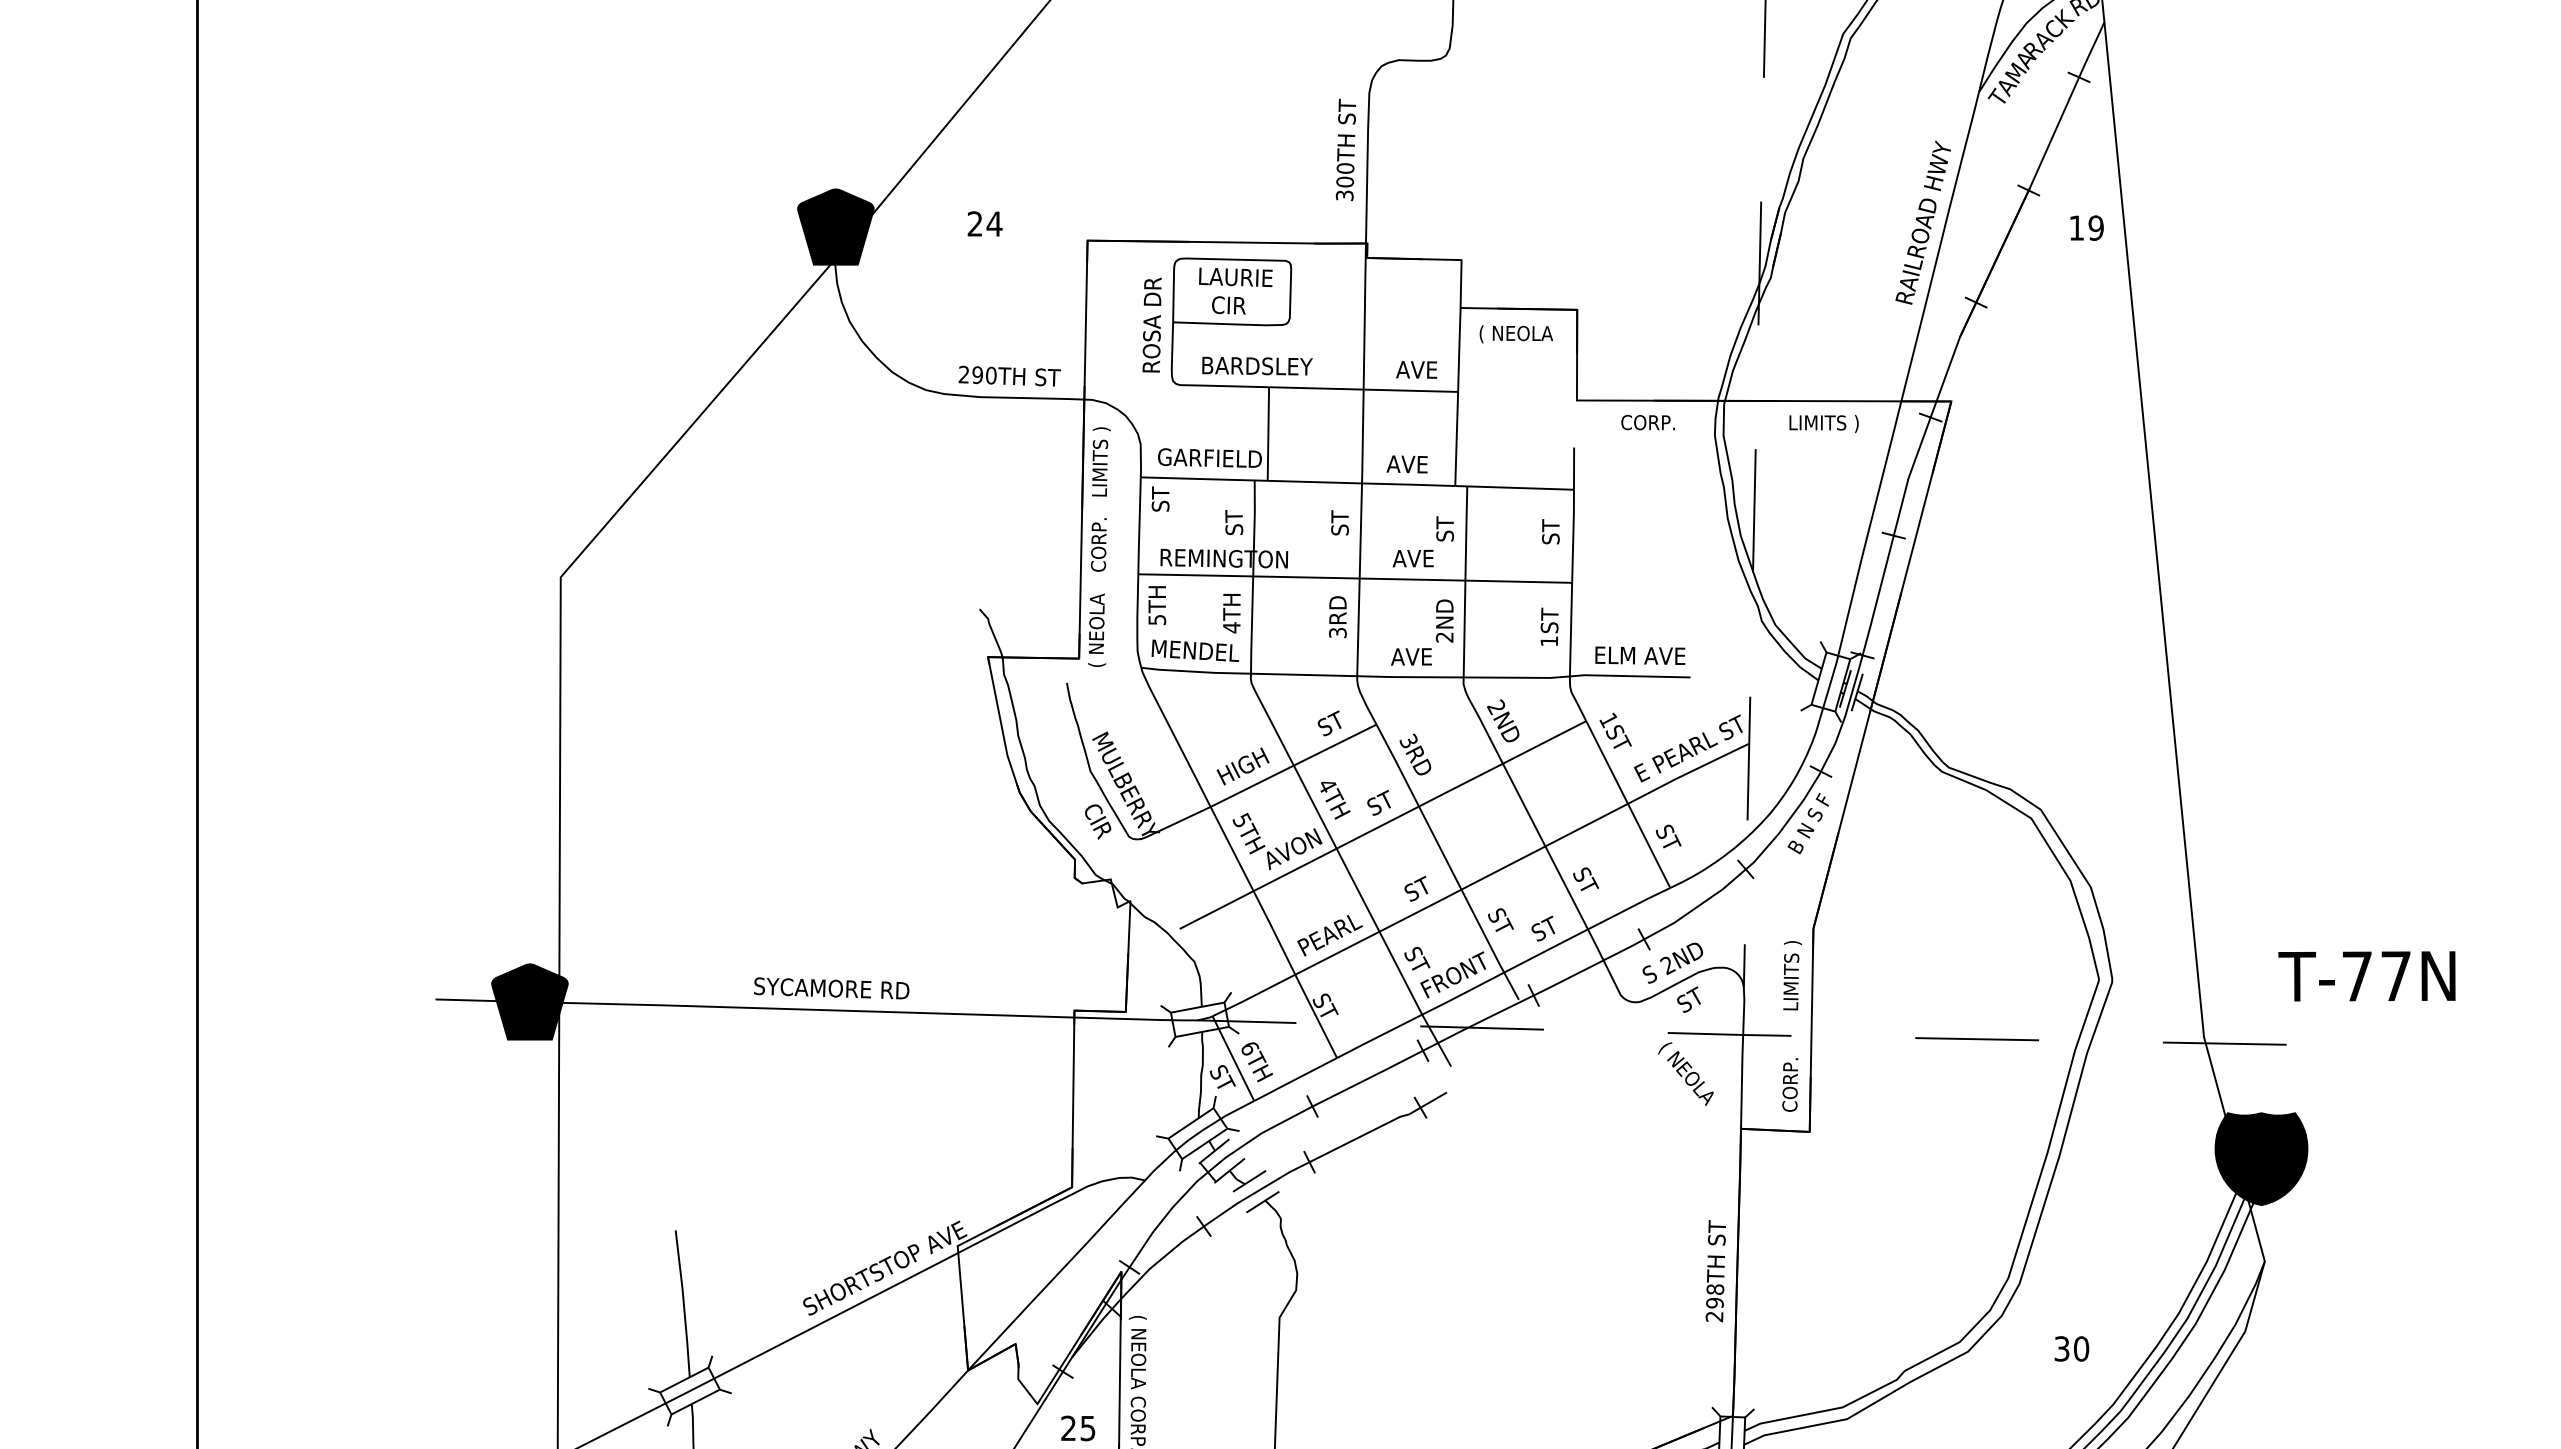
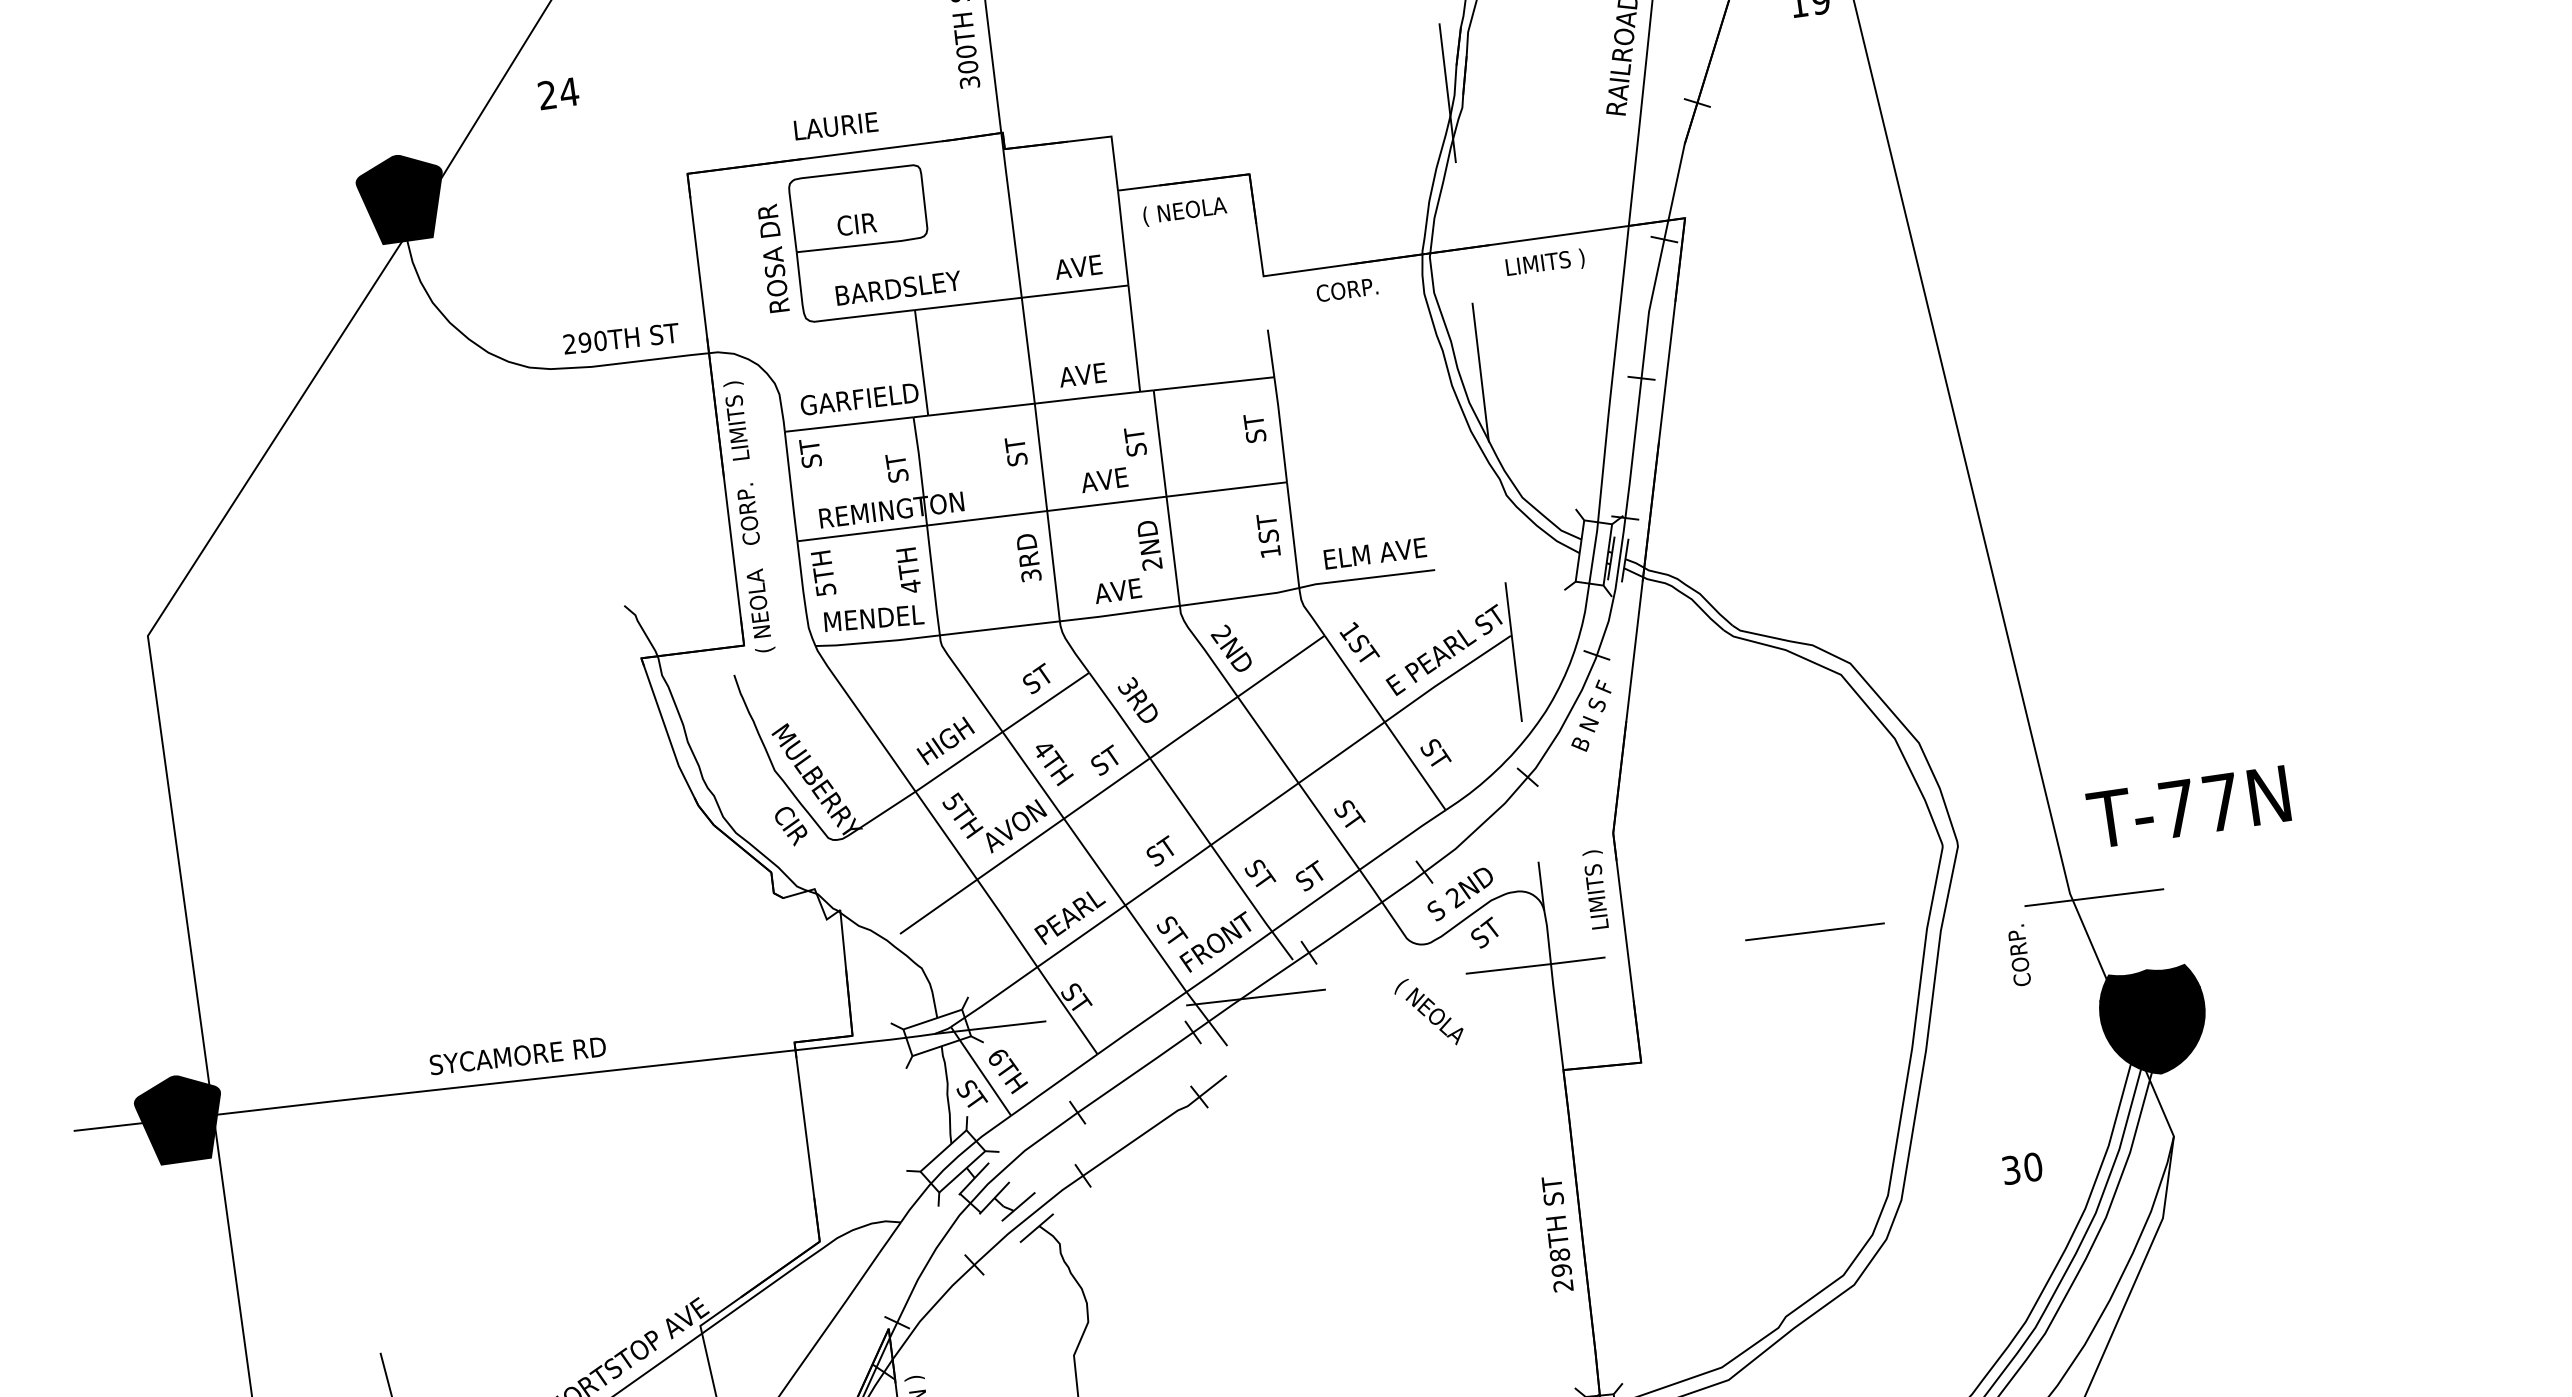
text: (984, 223) -> (557, 93), moved
text: (1235, 277) -> (835, 126), moved
text: (2366, 976) -> (2188, 807), moved
text: (1685, 1073) -> (1428, 1011), moved
text: (1790, 1084) -> (2019, 955), moved
text: (2071, 1348) -> (2021, 1168), moved

